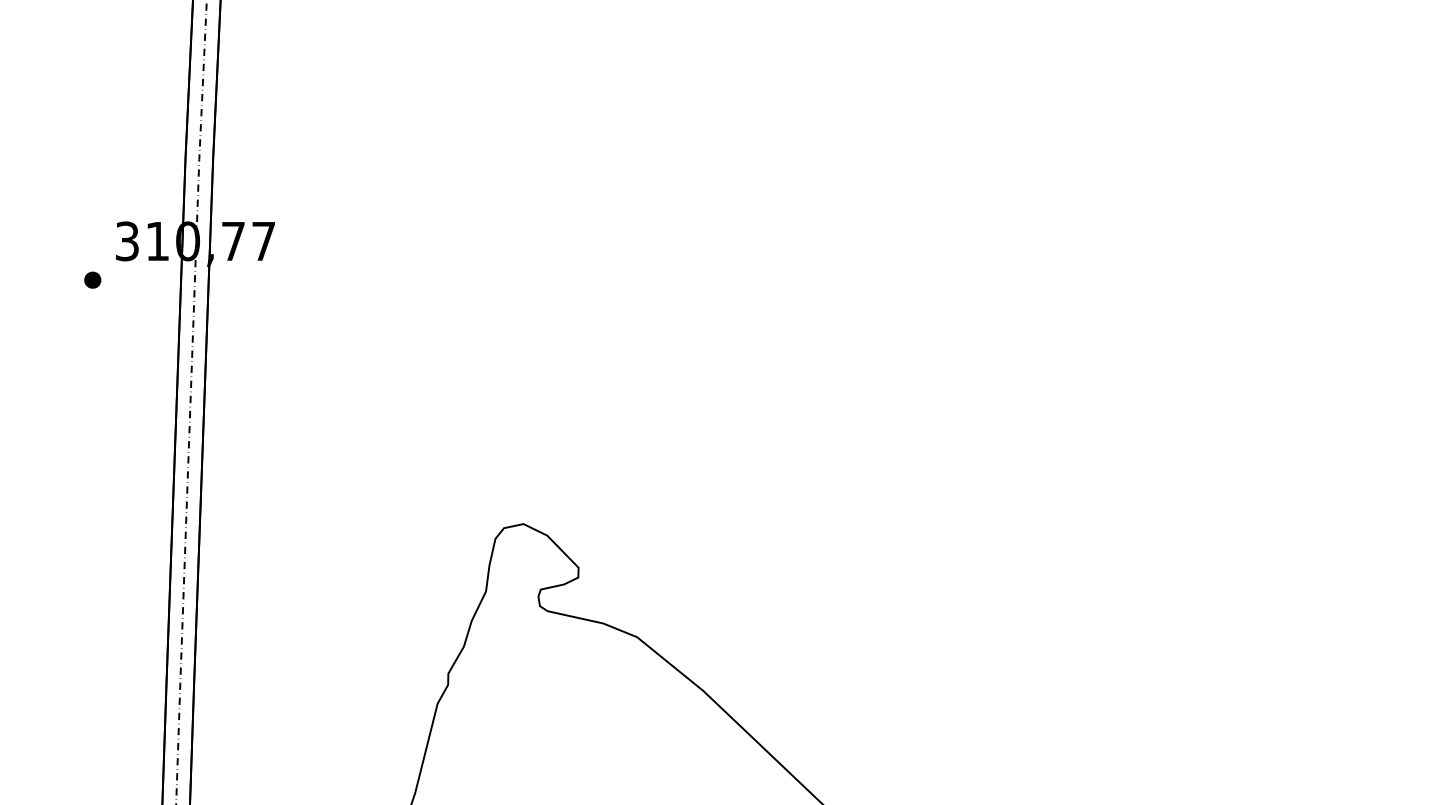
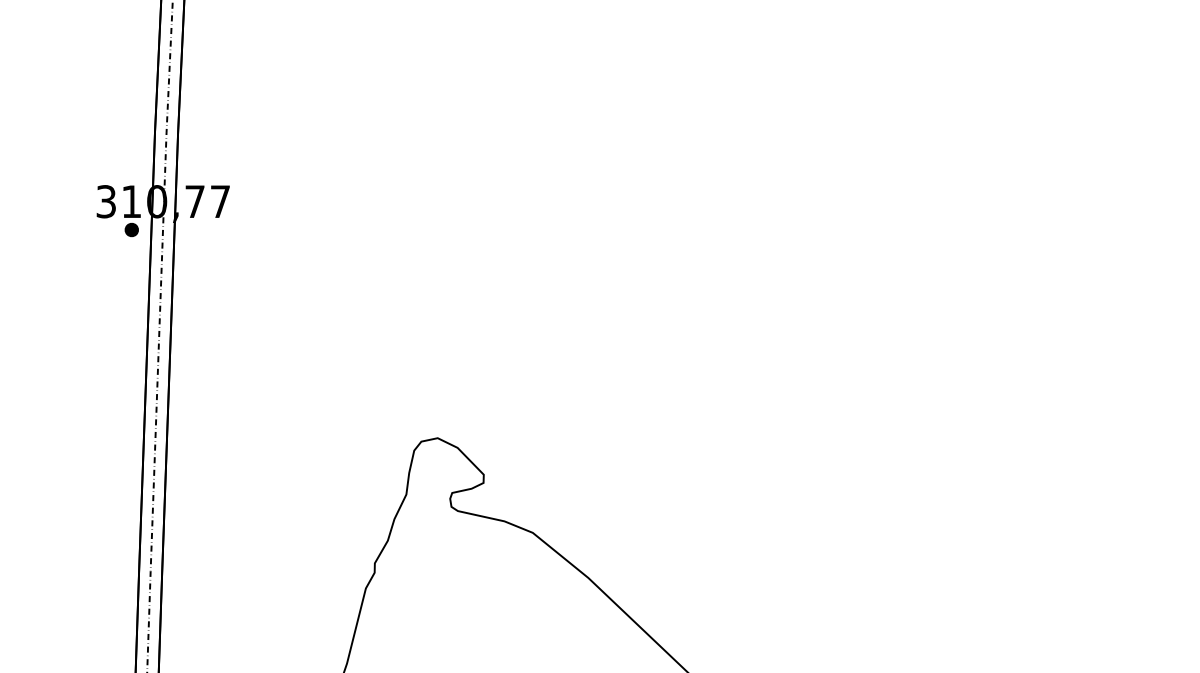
part: (92, 279) -> (131, 229), moved

